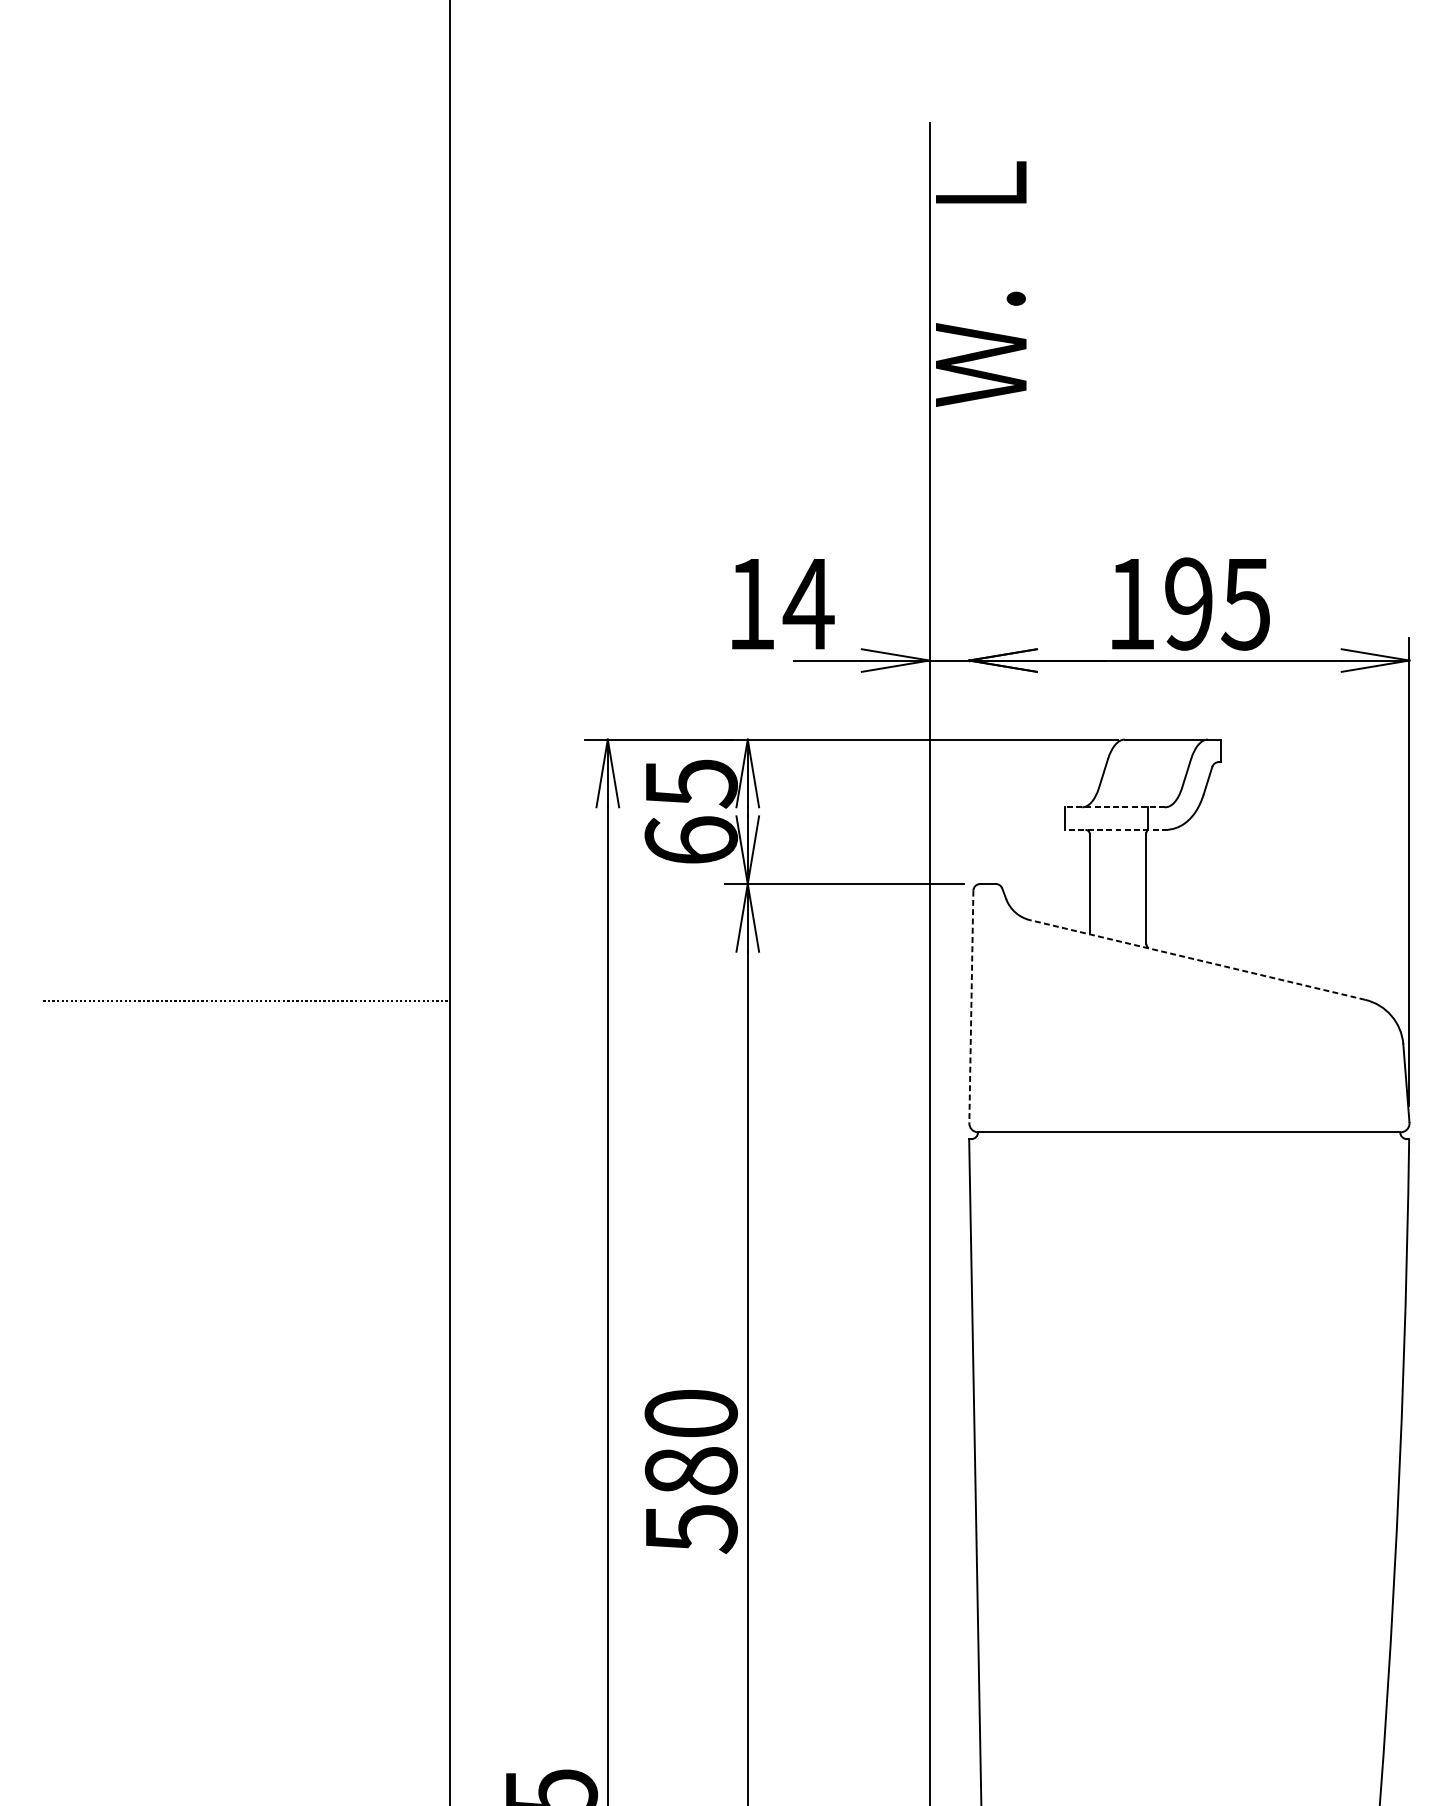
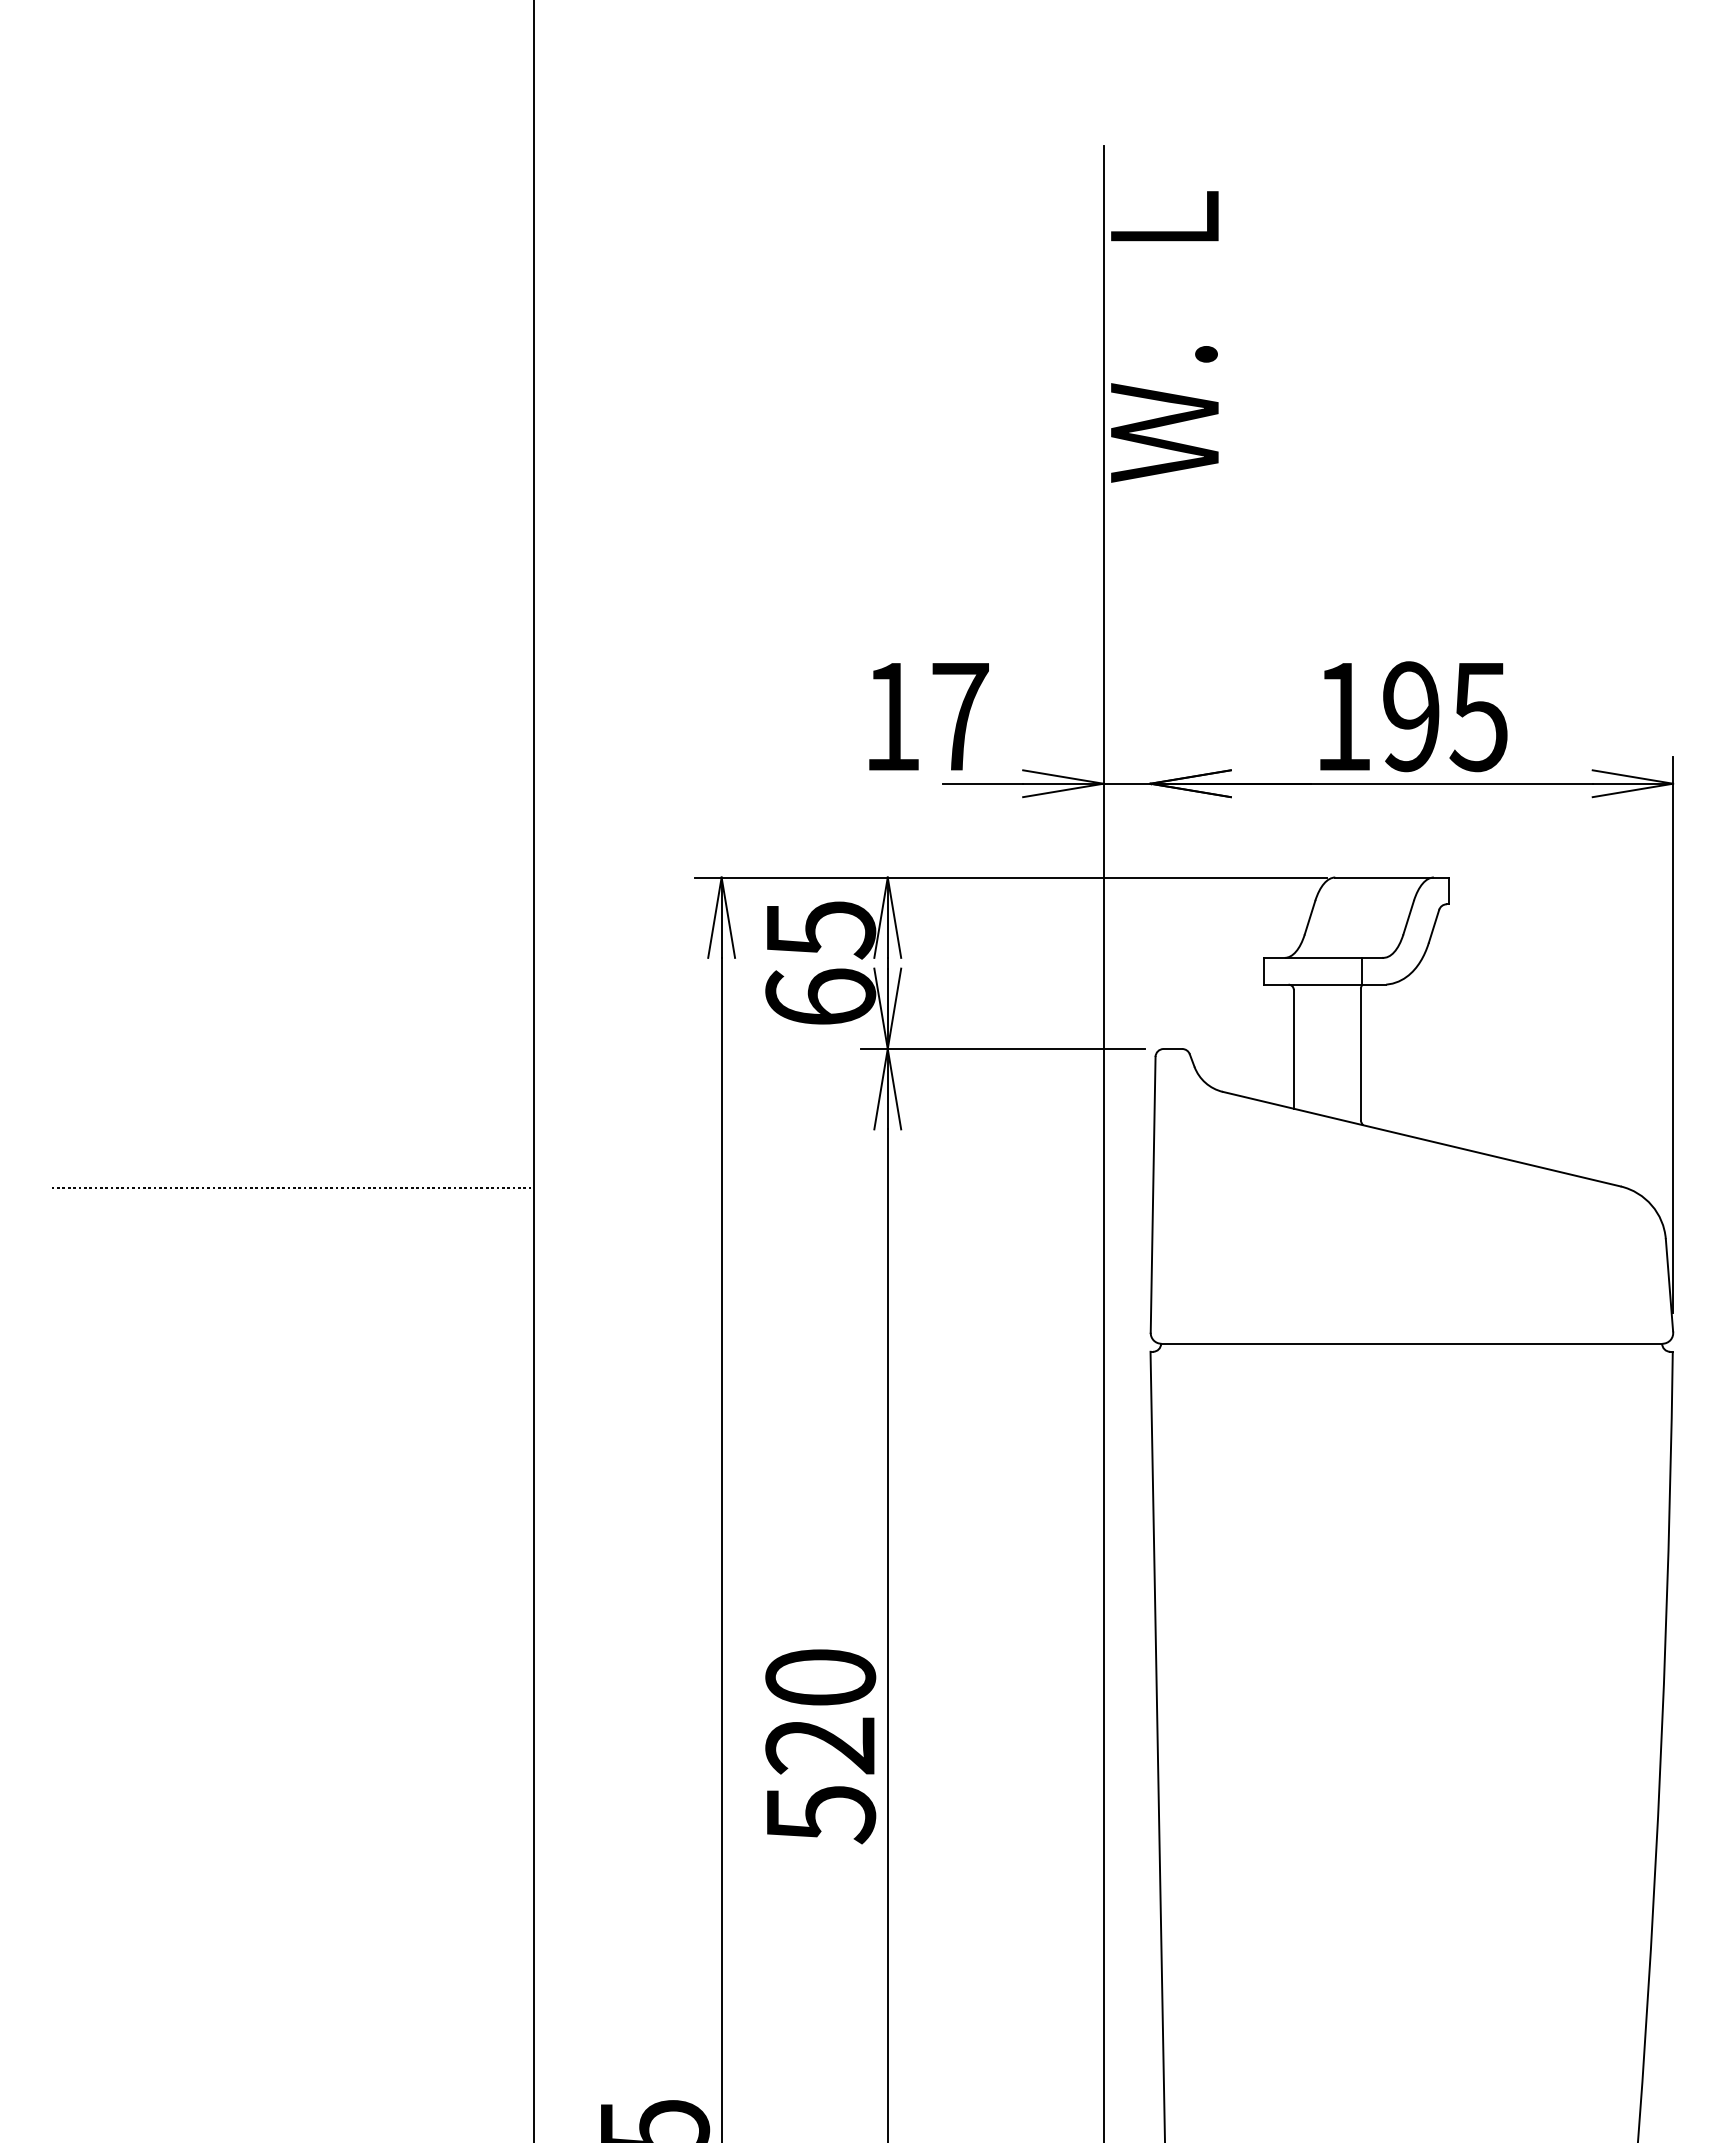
text: (808, 603) -> (959, 716), 14 -> 17
line: (1114, 806) -> (1323, 957), dashed -> solid
line: (1115, 829) -> (1324, 984), dashed -> solid
line: (1197, 960) -> (1421, 1139), dashed -> solid
line: (971, 1007) -> (1153, 1195), dashed -> solid
text: (691, 1470) -> (820, 1745), 580 -> 520

